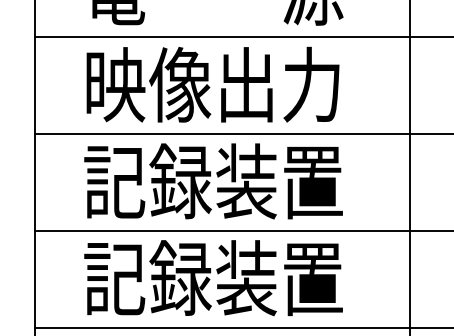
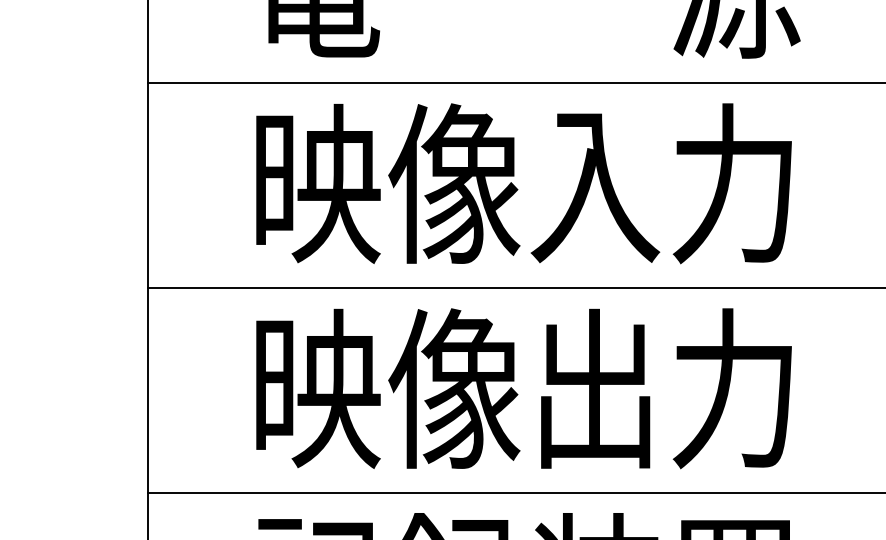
text: (246, 84) -> (594, 183), 映像出力 -> 映像入力
text: (213, 181) -> (524, 388), 記録装置 -> 映像出力

